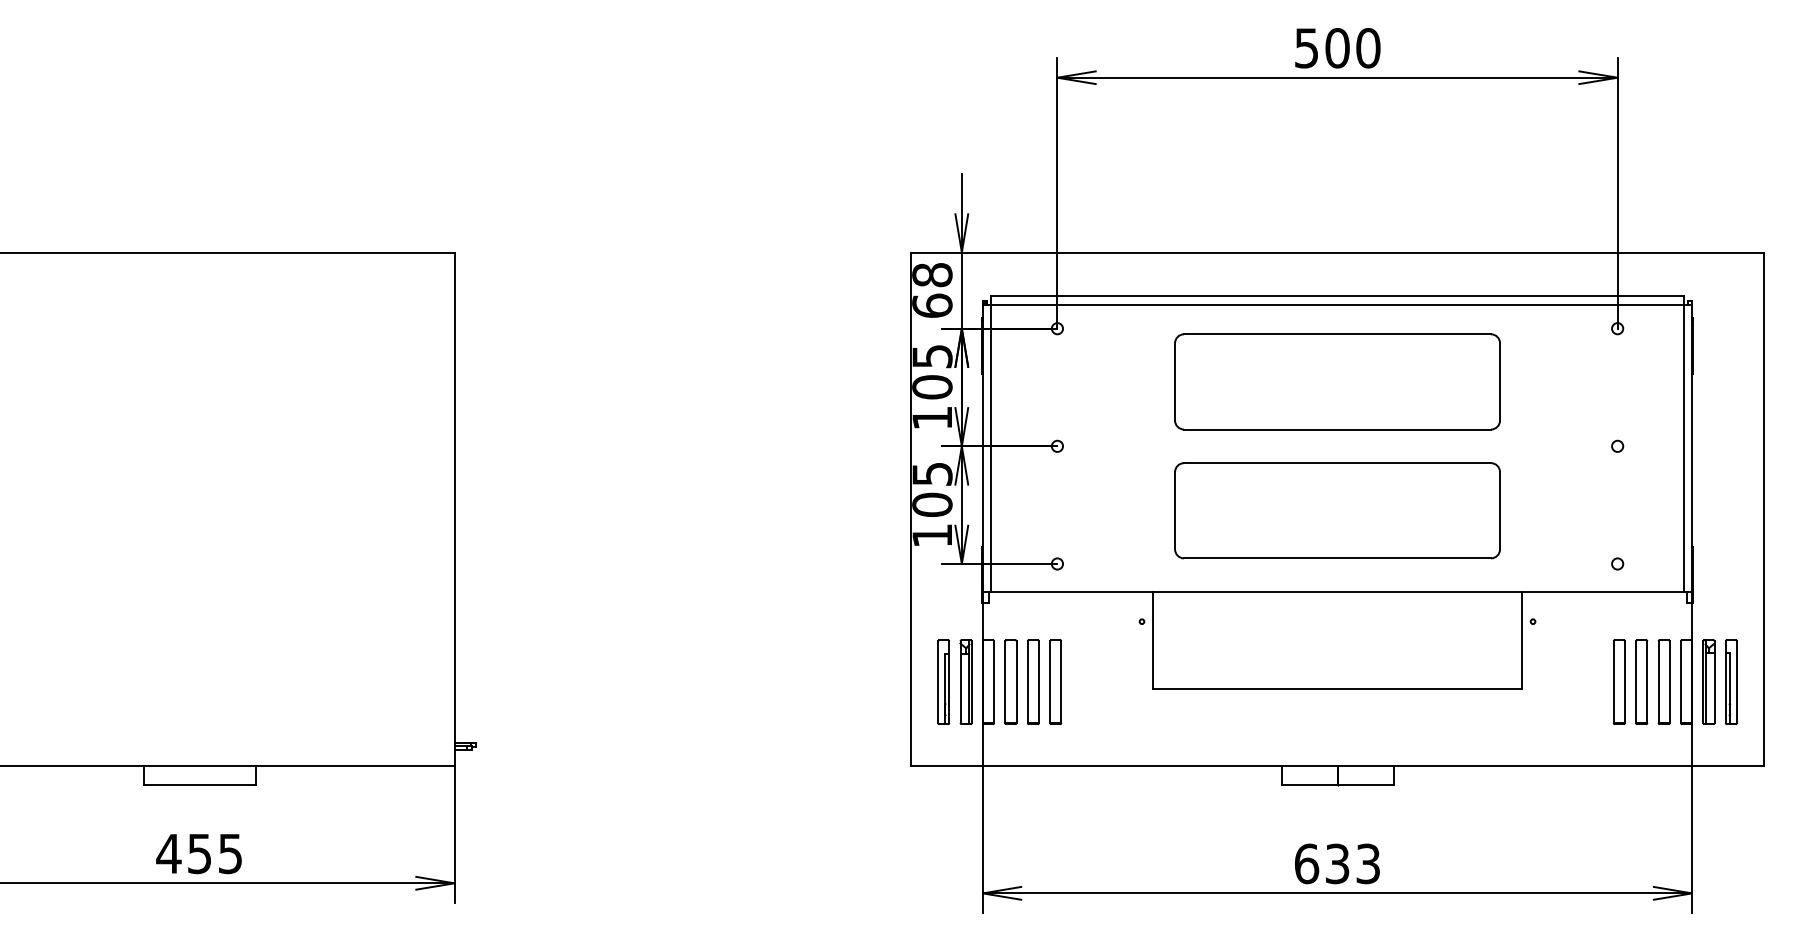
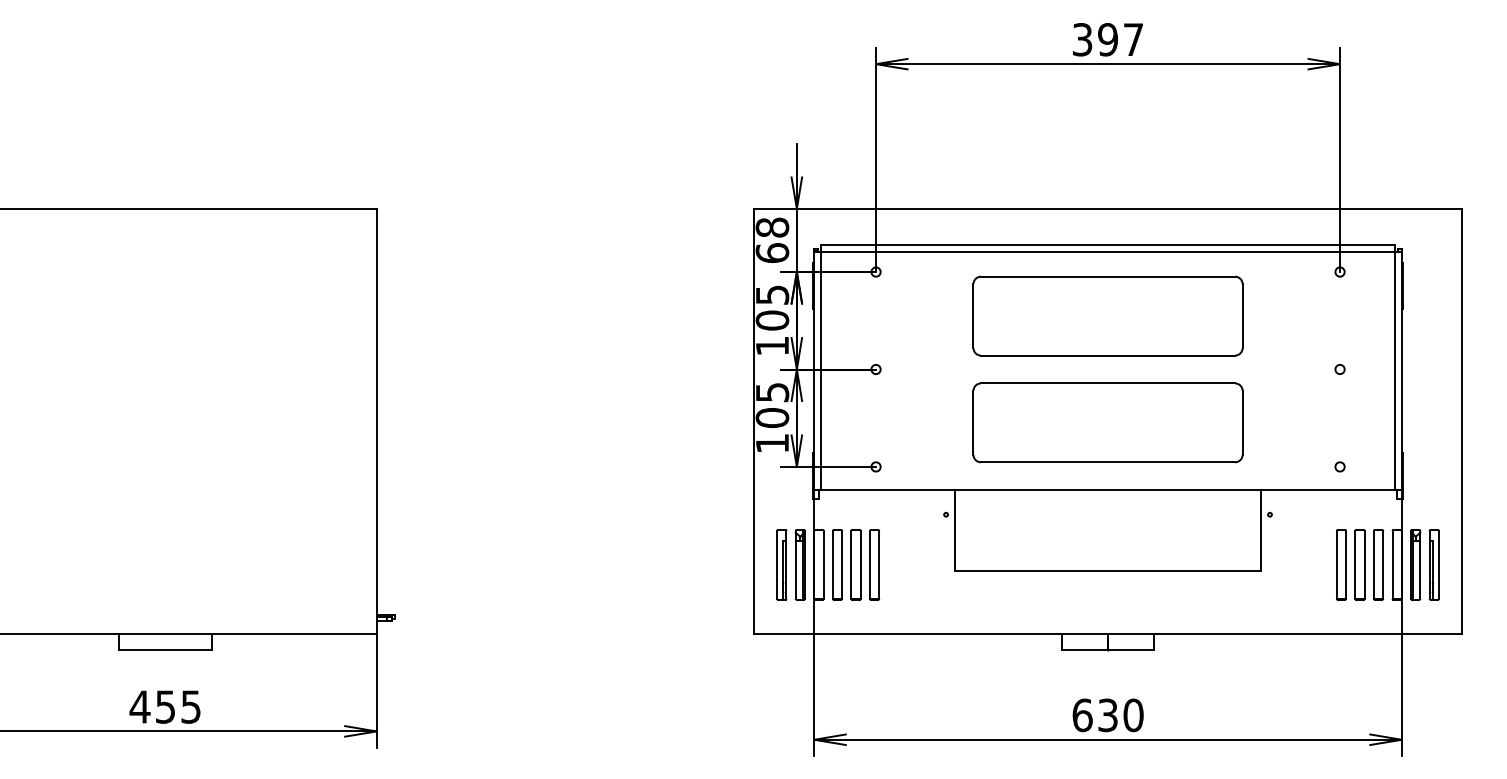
text: (1338, 48) -> (1108, 39), 500 -> 397
text: (1368, 863) -> (1133, 715), 633 -> 630

